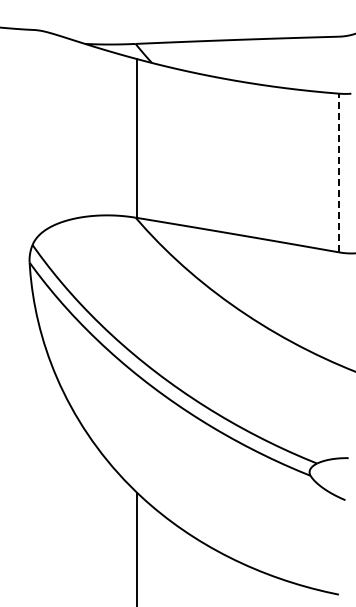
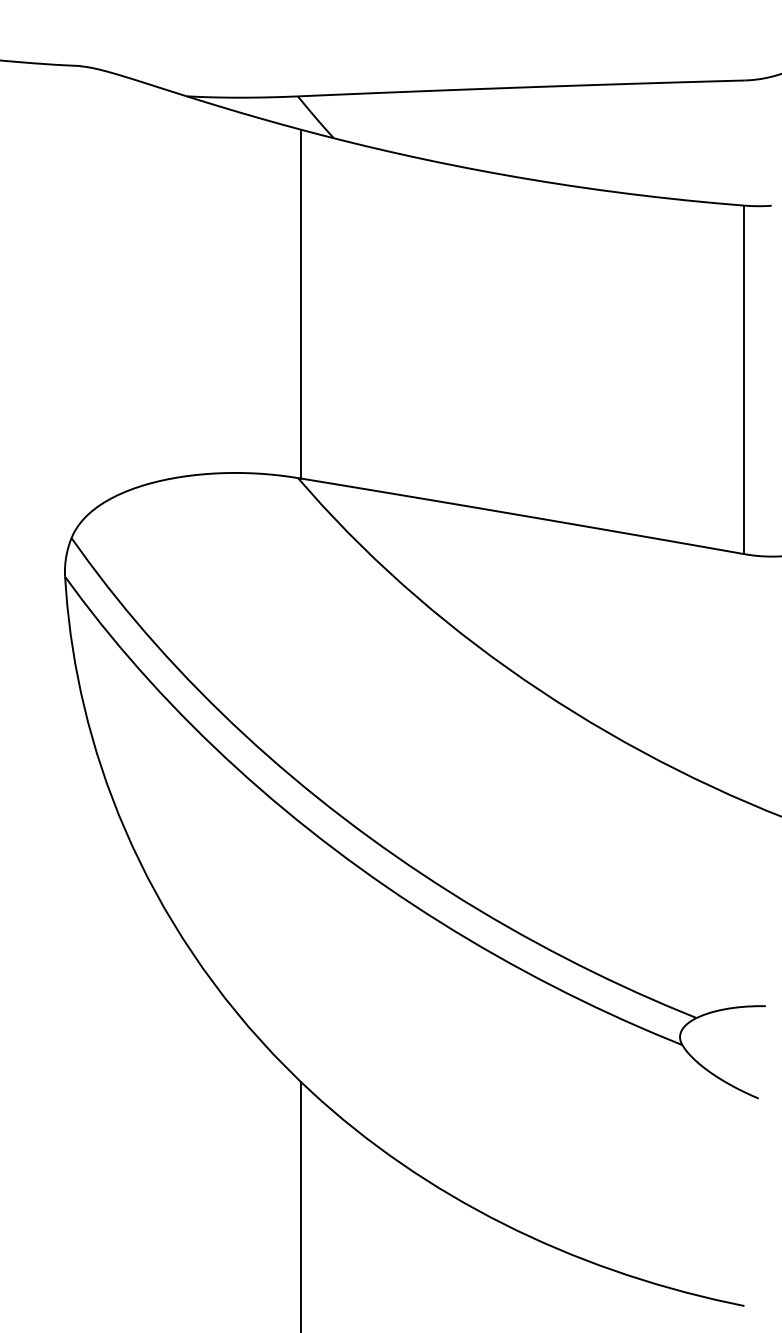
line: (338, 172) -> (743, 378), dashed -> solid

